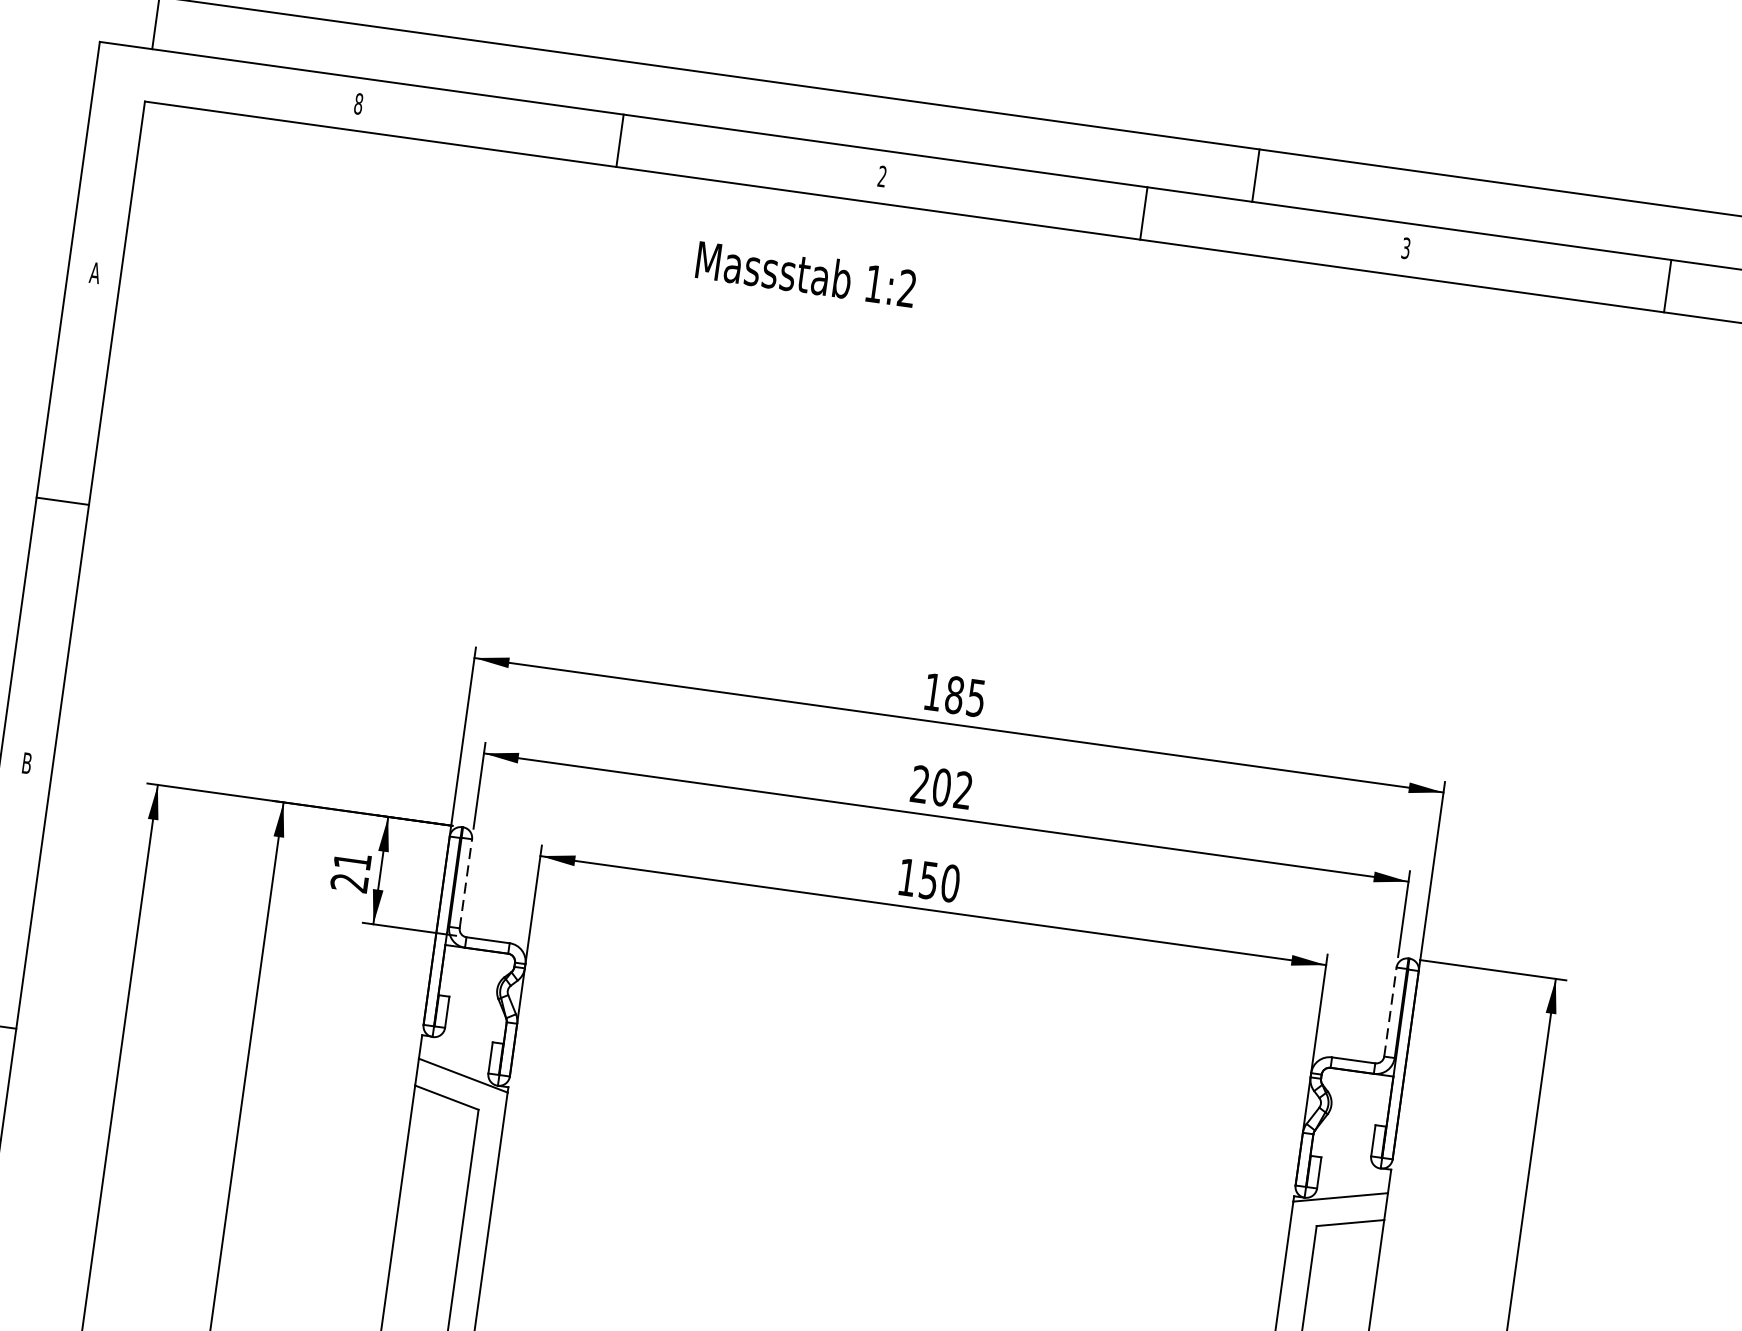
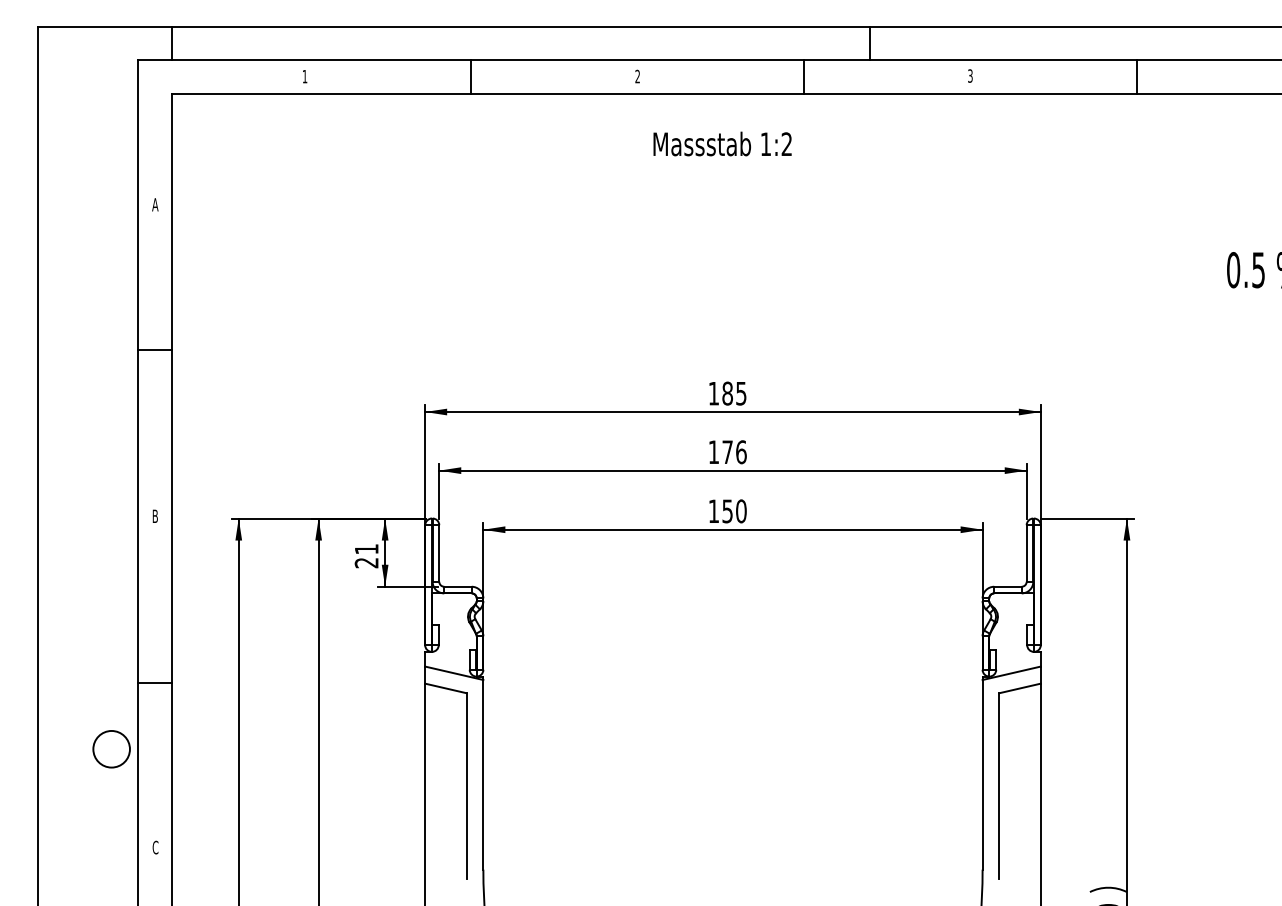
text: (357, 103) -> (304, 76), 8 -> 1
text: (806, 273) -> (722, 143), moved
text: (941, 787) -> (727, 452), 202 -> 176
line: (466, 882) -> (439, 552), dashed -> solid
line: (1390, 1010) -> (1026, 552), dashed -> solid

